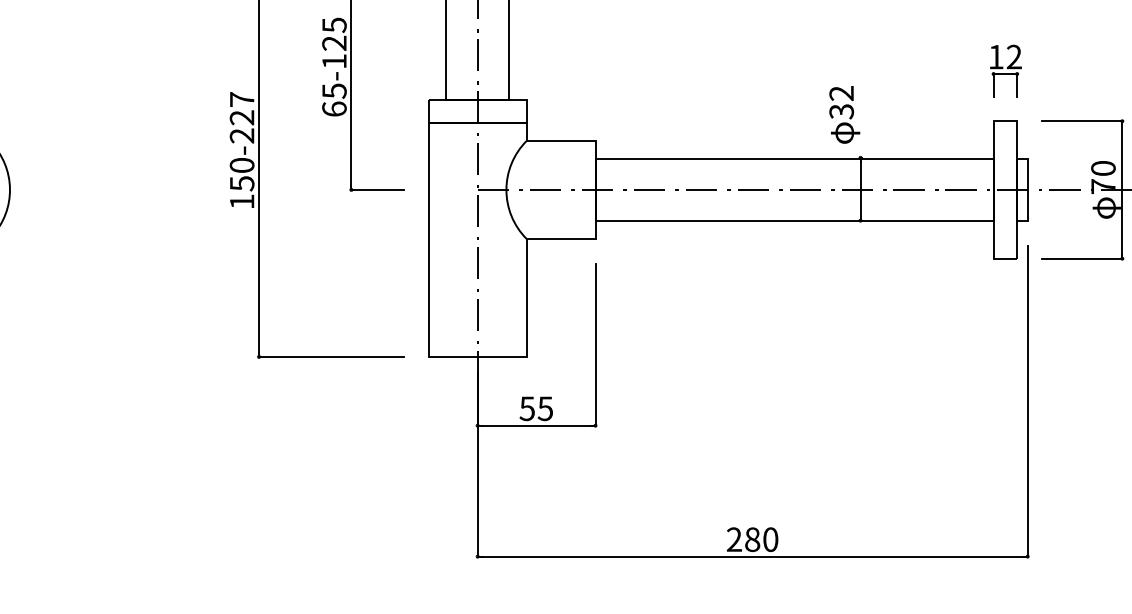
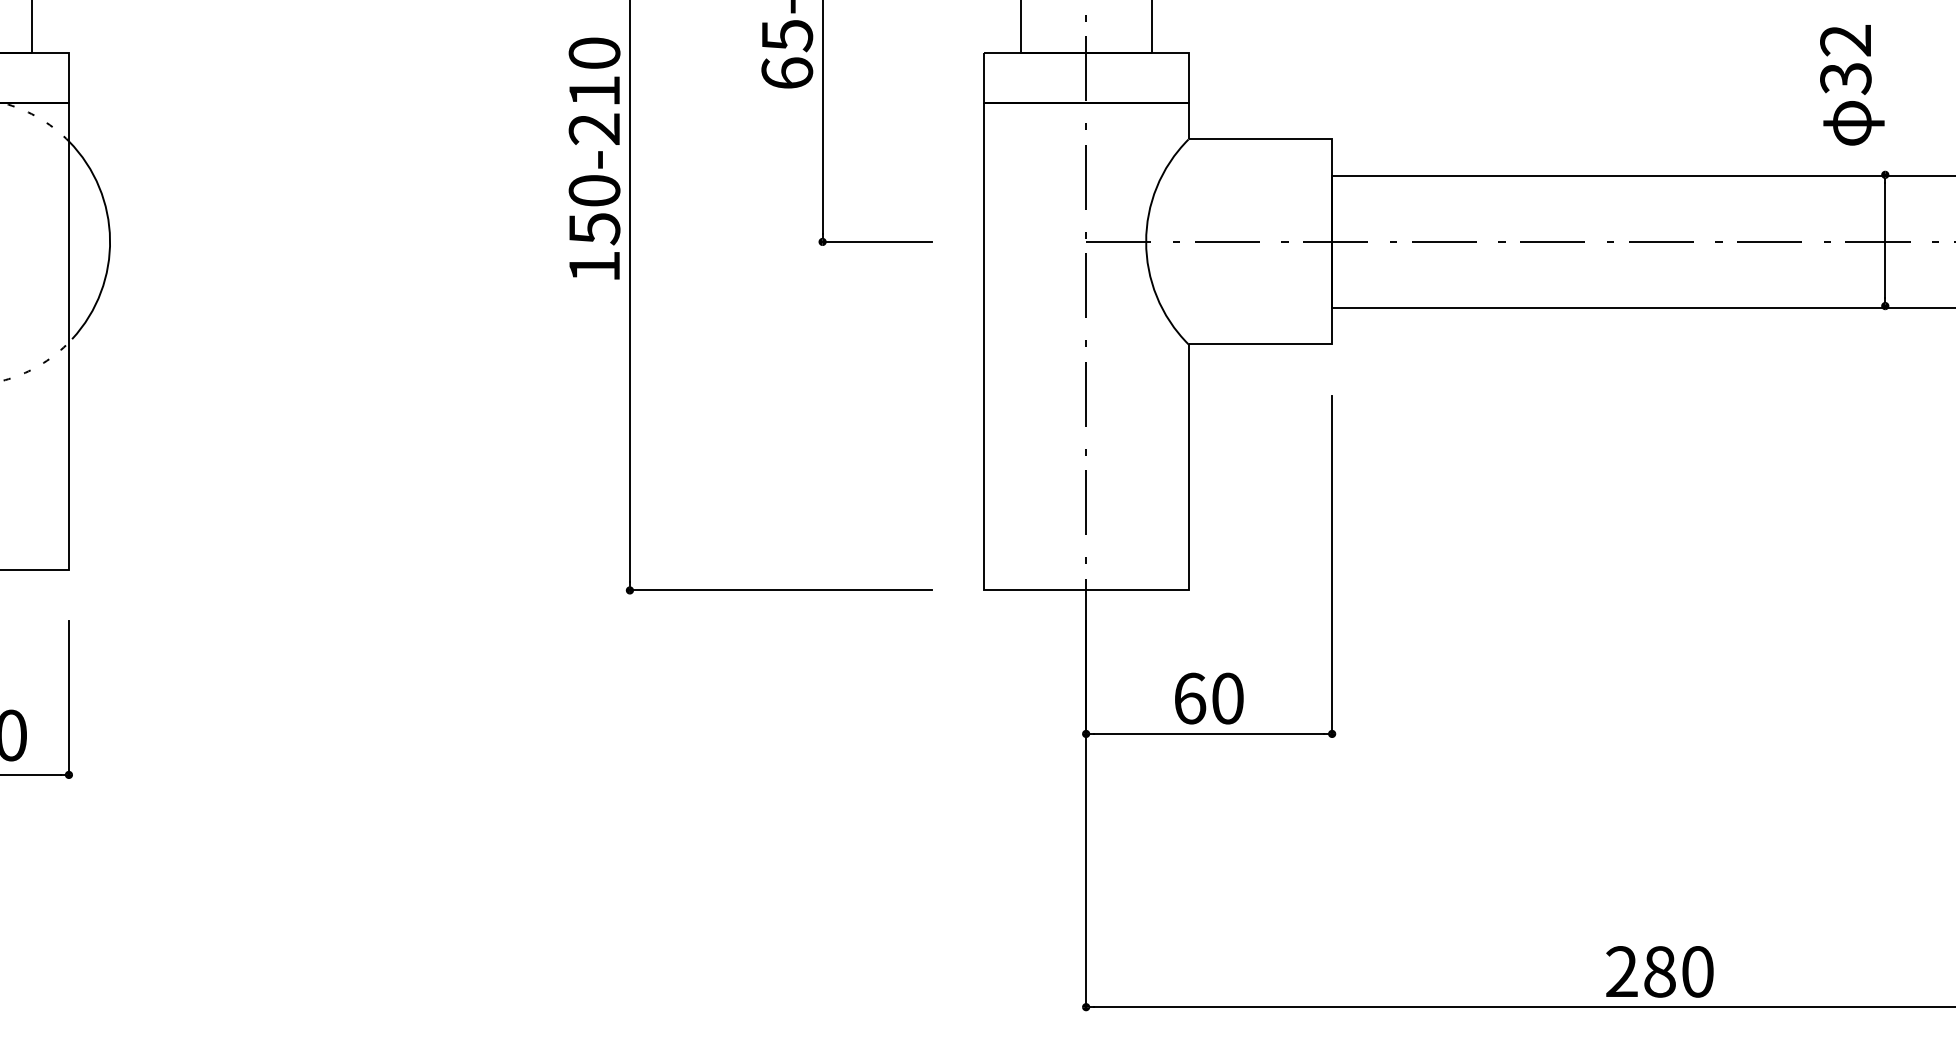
text: (241, 108) -> (593, 71), 150-227 -> 150-210
text: (536, 408) -> (1208, 698), 55 -> 60

